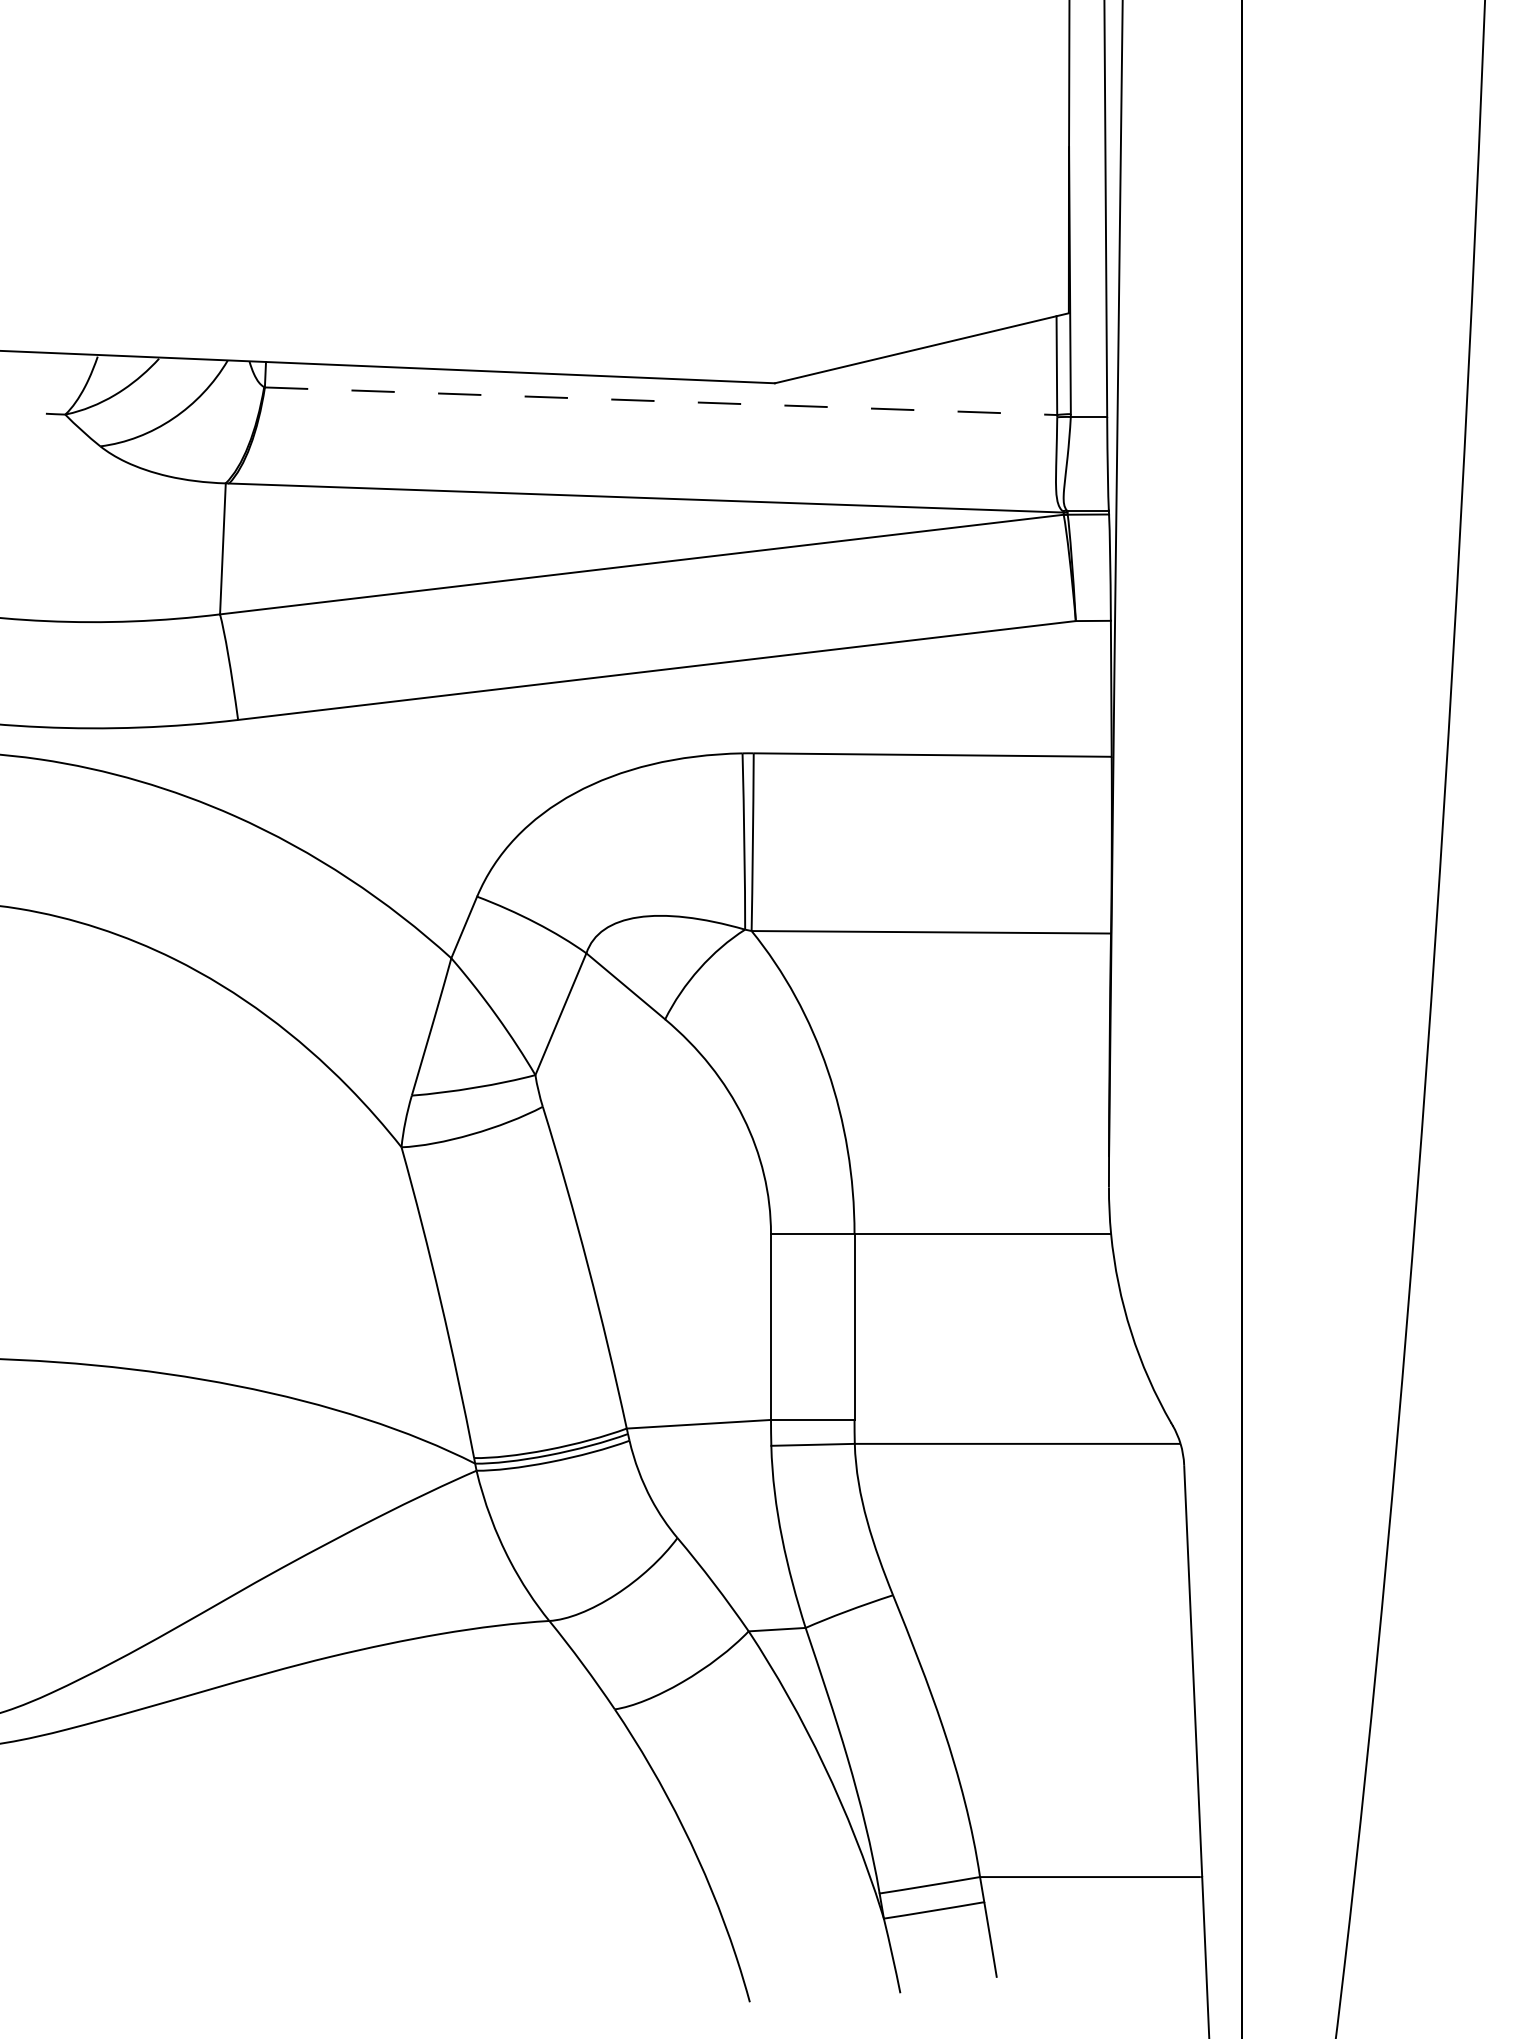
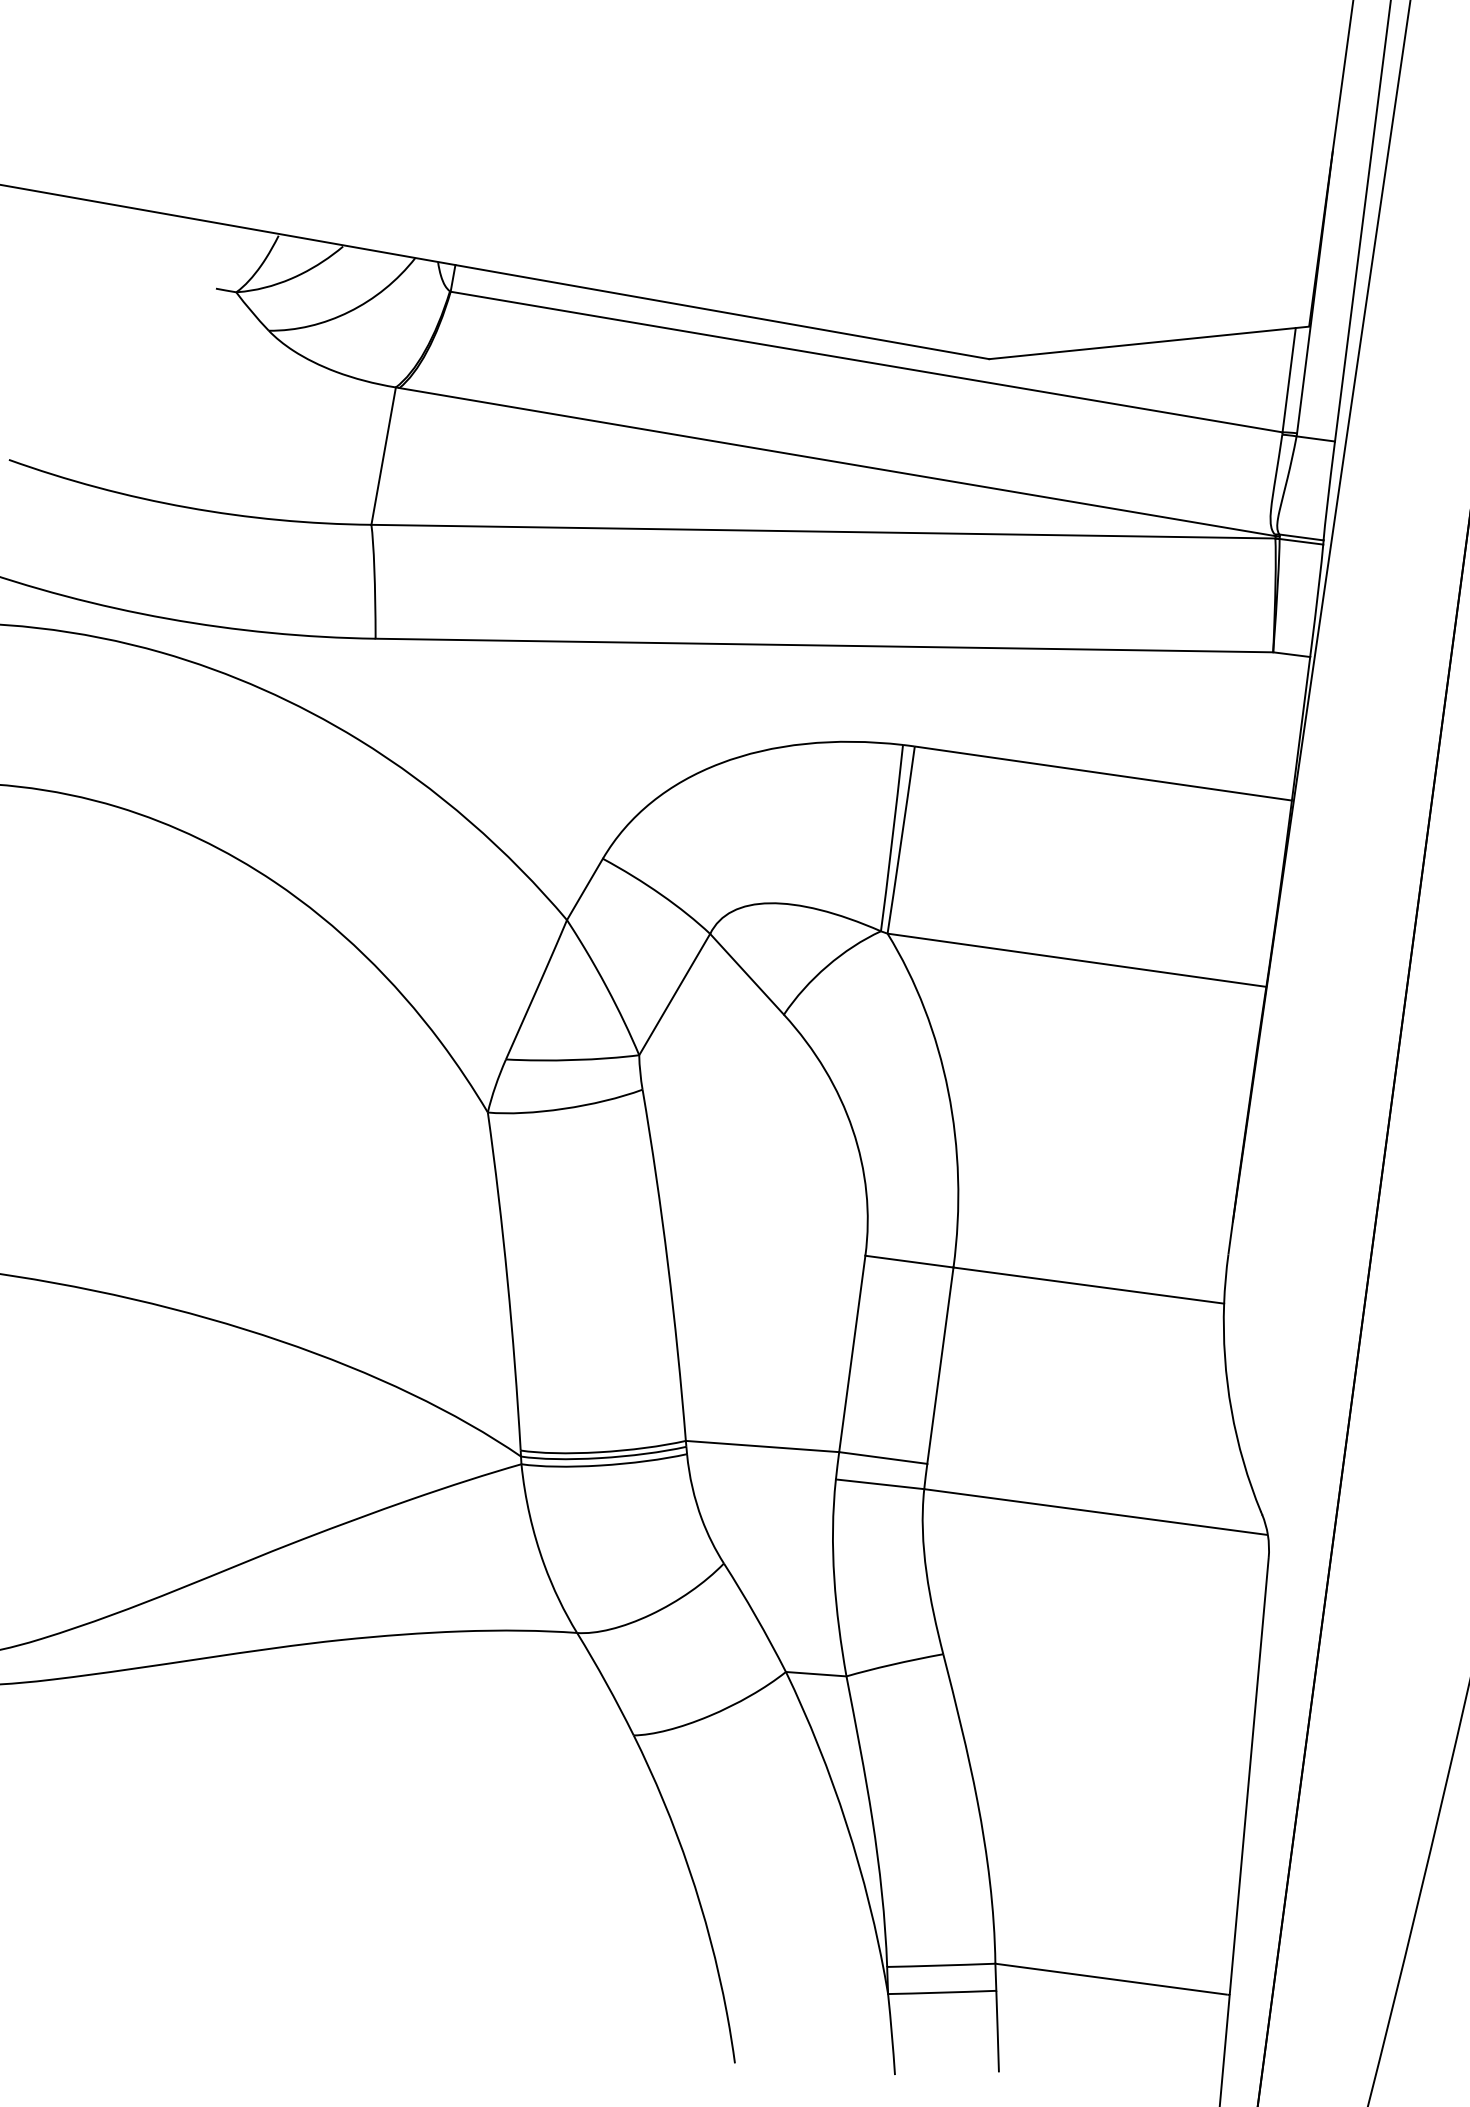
line: (661, 401) -> (867, 362), dashed -> solid

